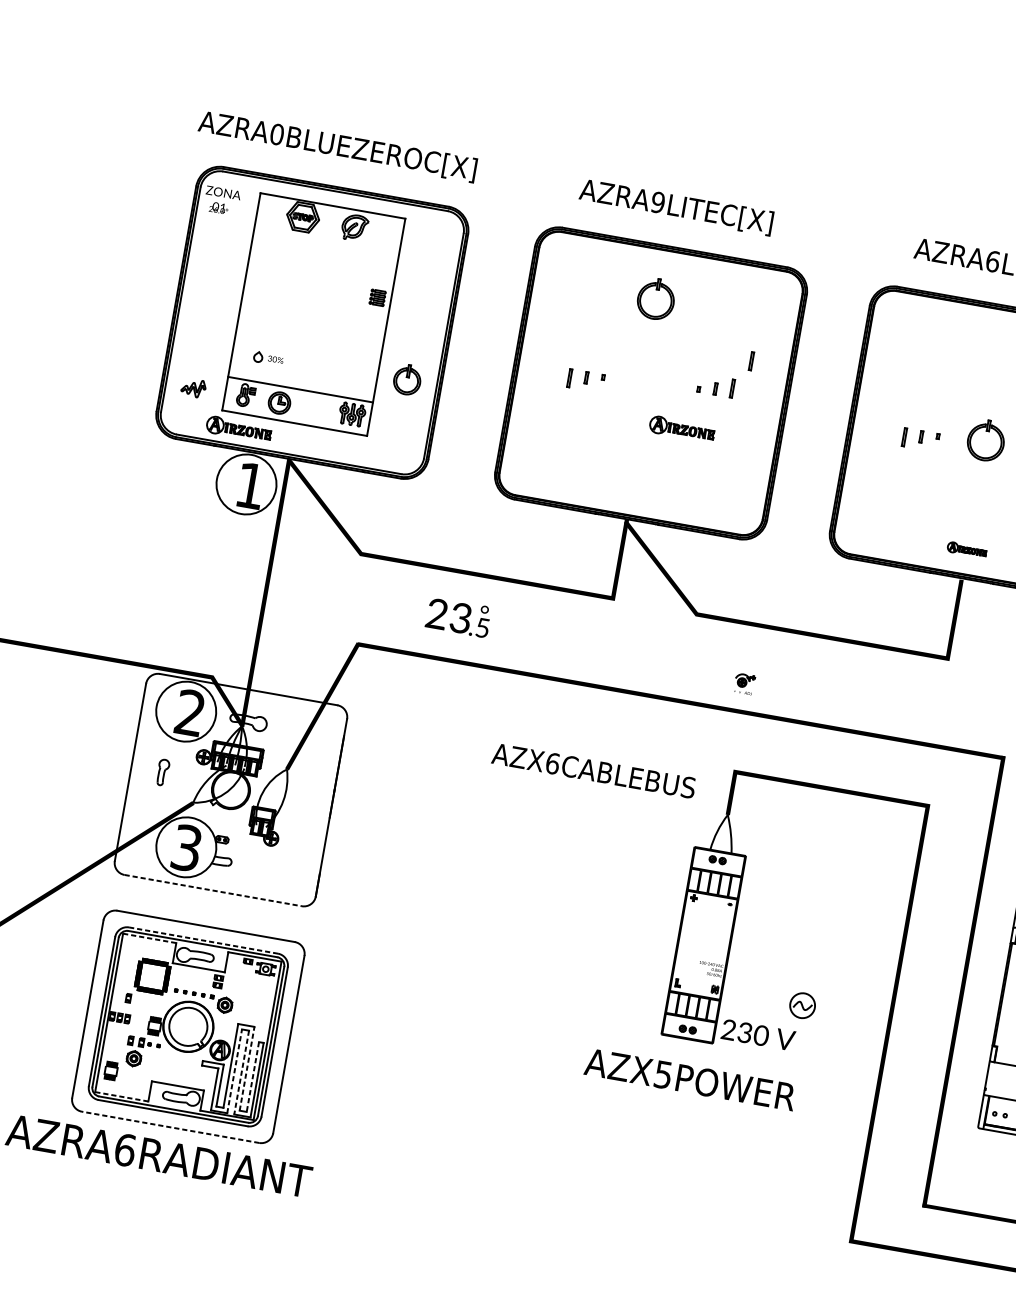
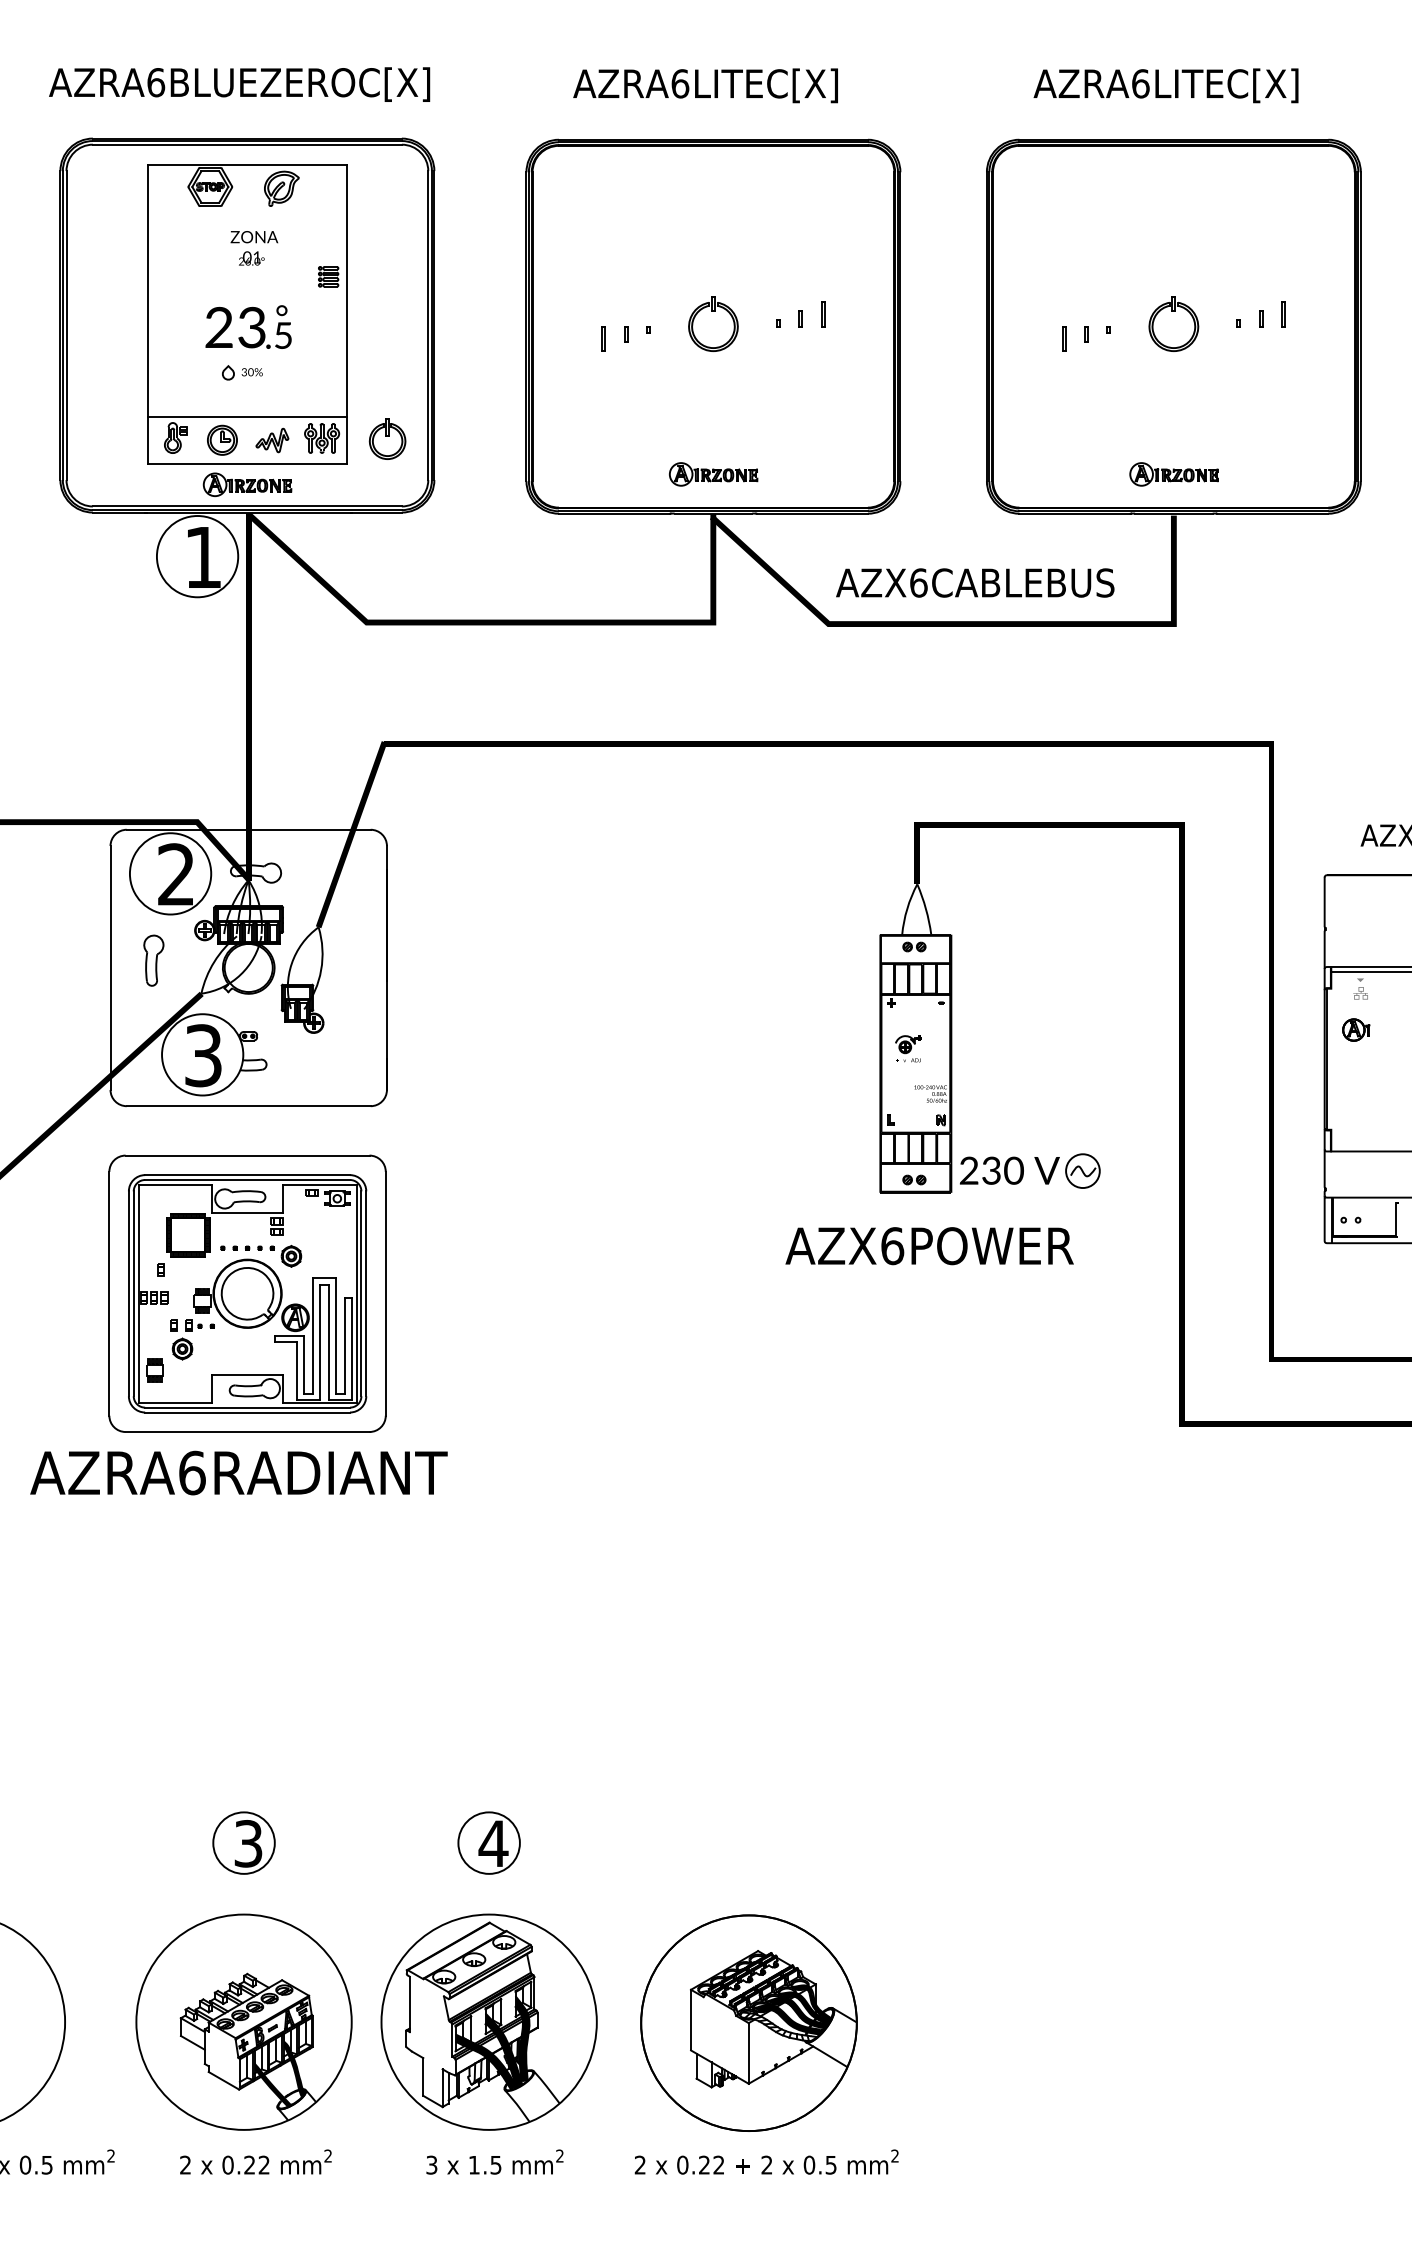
text: (277, 134) -> (156, 82), AZRA0BLUEZEROC[X] -> AZRA6BLUEZEROC[X]
text: (222, 201) -> (254, 248), moved
text: (658, 202) -> (680, 83), AZRA9LITEC[X] -> AZRA6LITEC[X]
part: (657, 290) -> (713, 311), moved
part: (268, 358) -> (242, 372), moved
line: (751, 361) -> (841, 273), removed
part: (407, 379) -> (387, 438), moved
part: (193, 388) -> (272, 440), moved
part: (238, 429) -> (247, 484), moved
part: (682, 429) -> (713, 474), moved
part: (966, 549) -> (1173, 474), size x1.67
text: (458, 616) -> (248, 326), moved
part: (744, 683) -> (908, 1048), moved
text: (594, 770) -> (975, 582), moved
part: (162, 772) -> (153, 960), size x1.43
line: (213, 890) -> (248, 1106), dashed -> solid
line: (149, 938) -> (175, 1184), dashed -> solid
line: (204, 940) -> (248, 1175), dashed -> solid
part: (802, 1005) -> (1082, 1170), moved
line: (246, 1068) -> (335, 1335), dashed -> solid
line: (234, 1071) -> (319, 1342), dashed -> solid
line: (241, 1072) -> (329, 1342), dashed -> solid
text: (663, 1075) -> (892, 1246), AZX5POWER -> AZX6POWER
line: (252, 1077) -> (345, 1346), dashed -> solid
line: (122, 1096) -> (175, 1402), dashed -> solid
line: (170, 1127) -> (247, 1432), dashed -> solid

